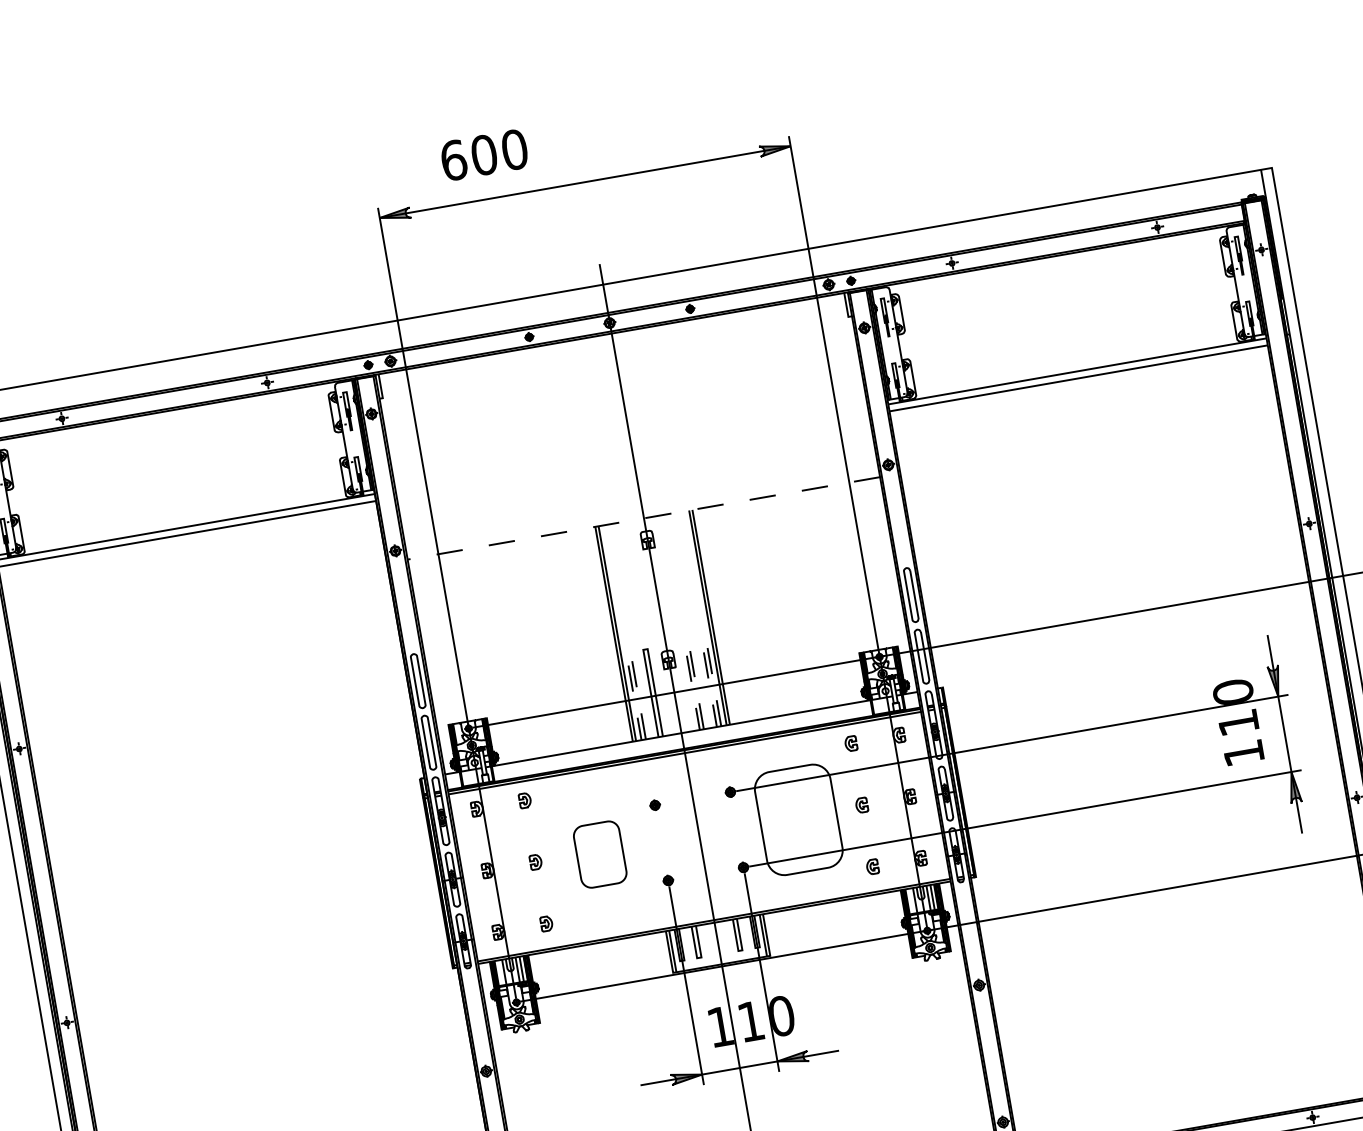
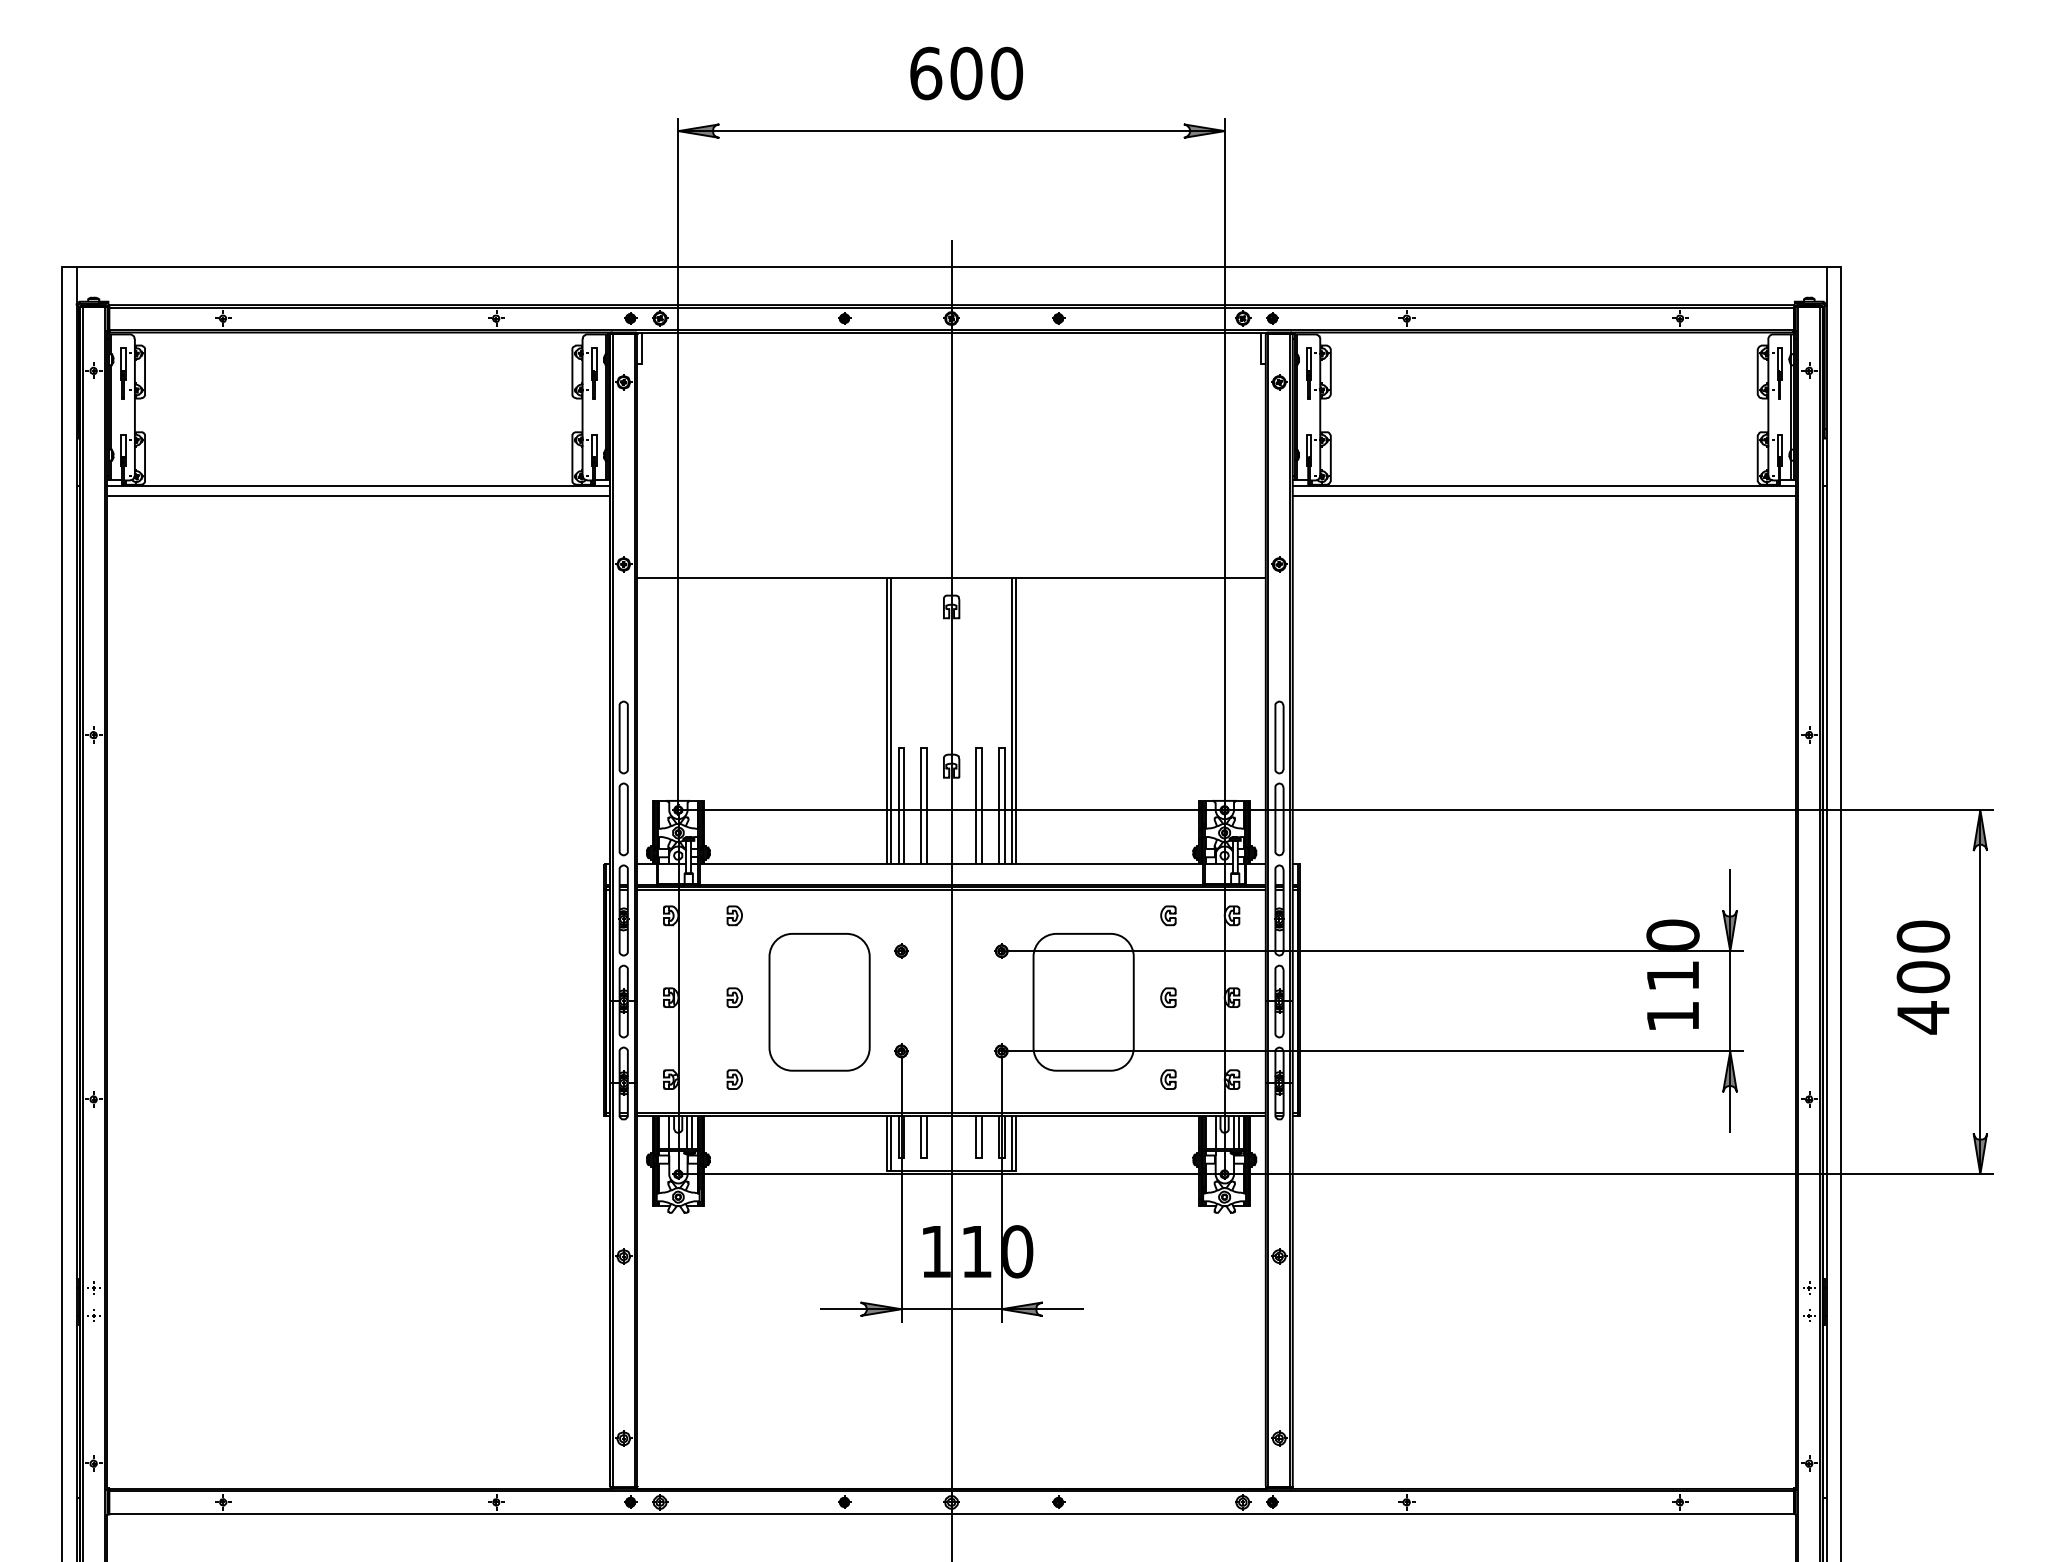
text: (484, 155) -> (966, 73), moved
line: (643, 518) -> (951, 578), dashed -> solid
line: (703, 639) -> (1001, 747), dashed -> solid
line: (686, 642) -> (978, 747), dashed -> solid
line: (628, 652) -> (901, 747), dashed -> solid
part: (600, 854) -> (819, 1002), size x1.67

